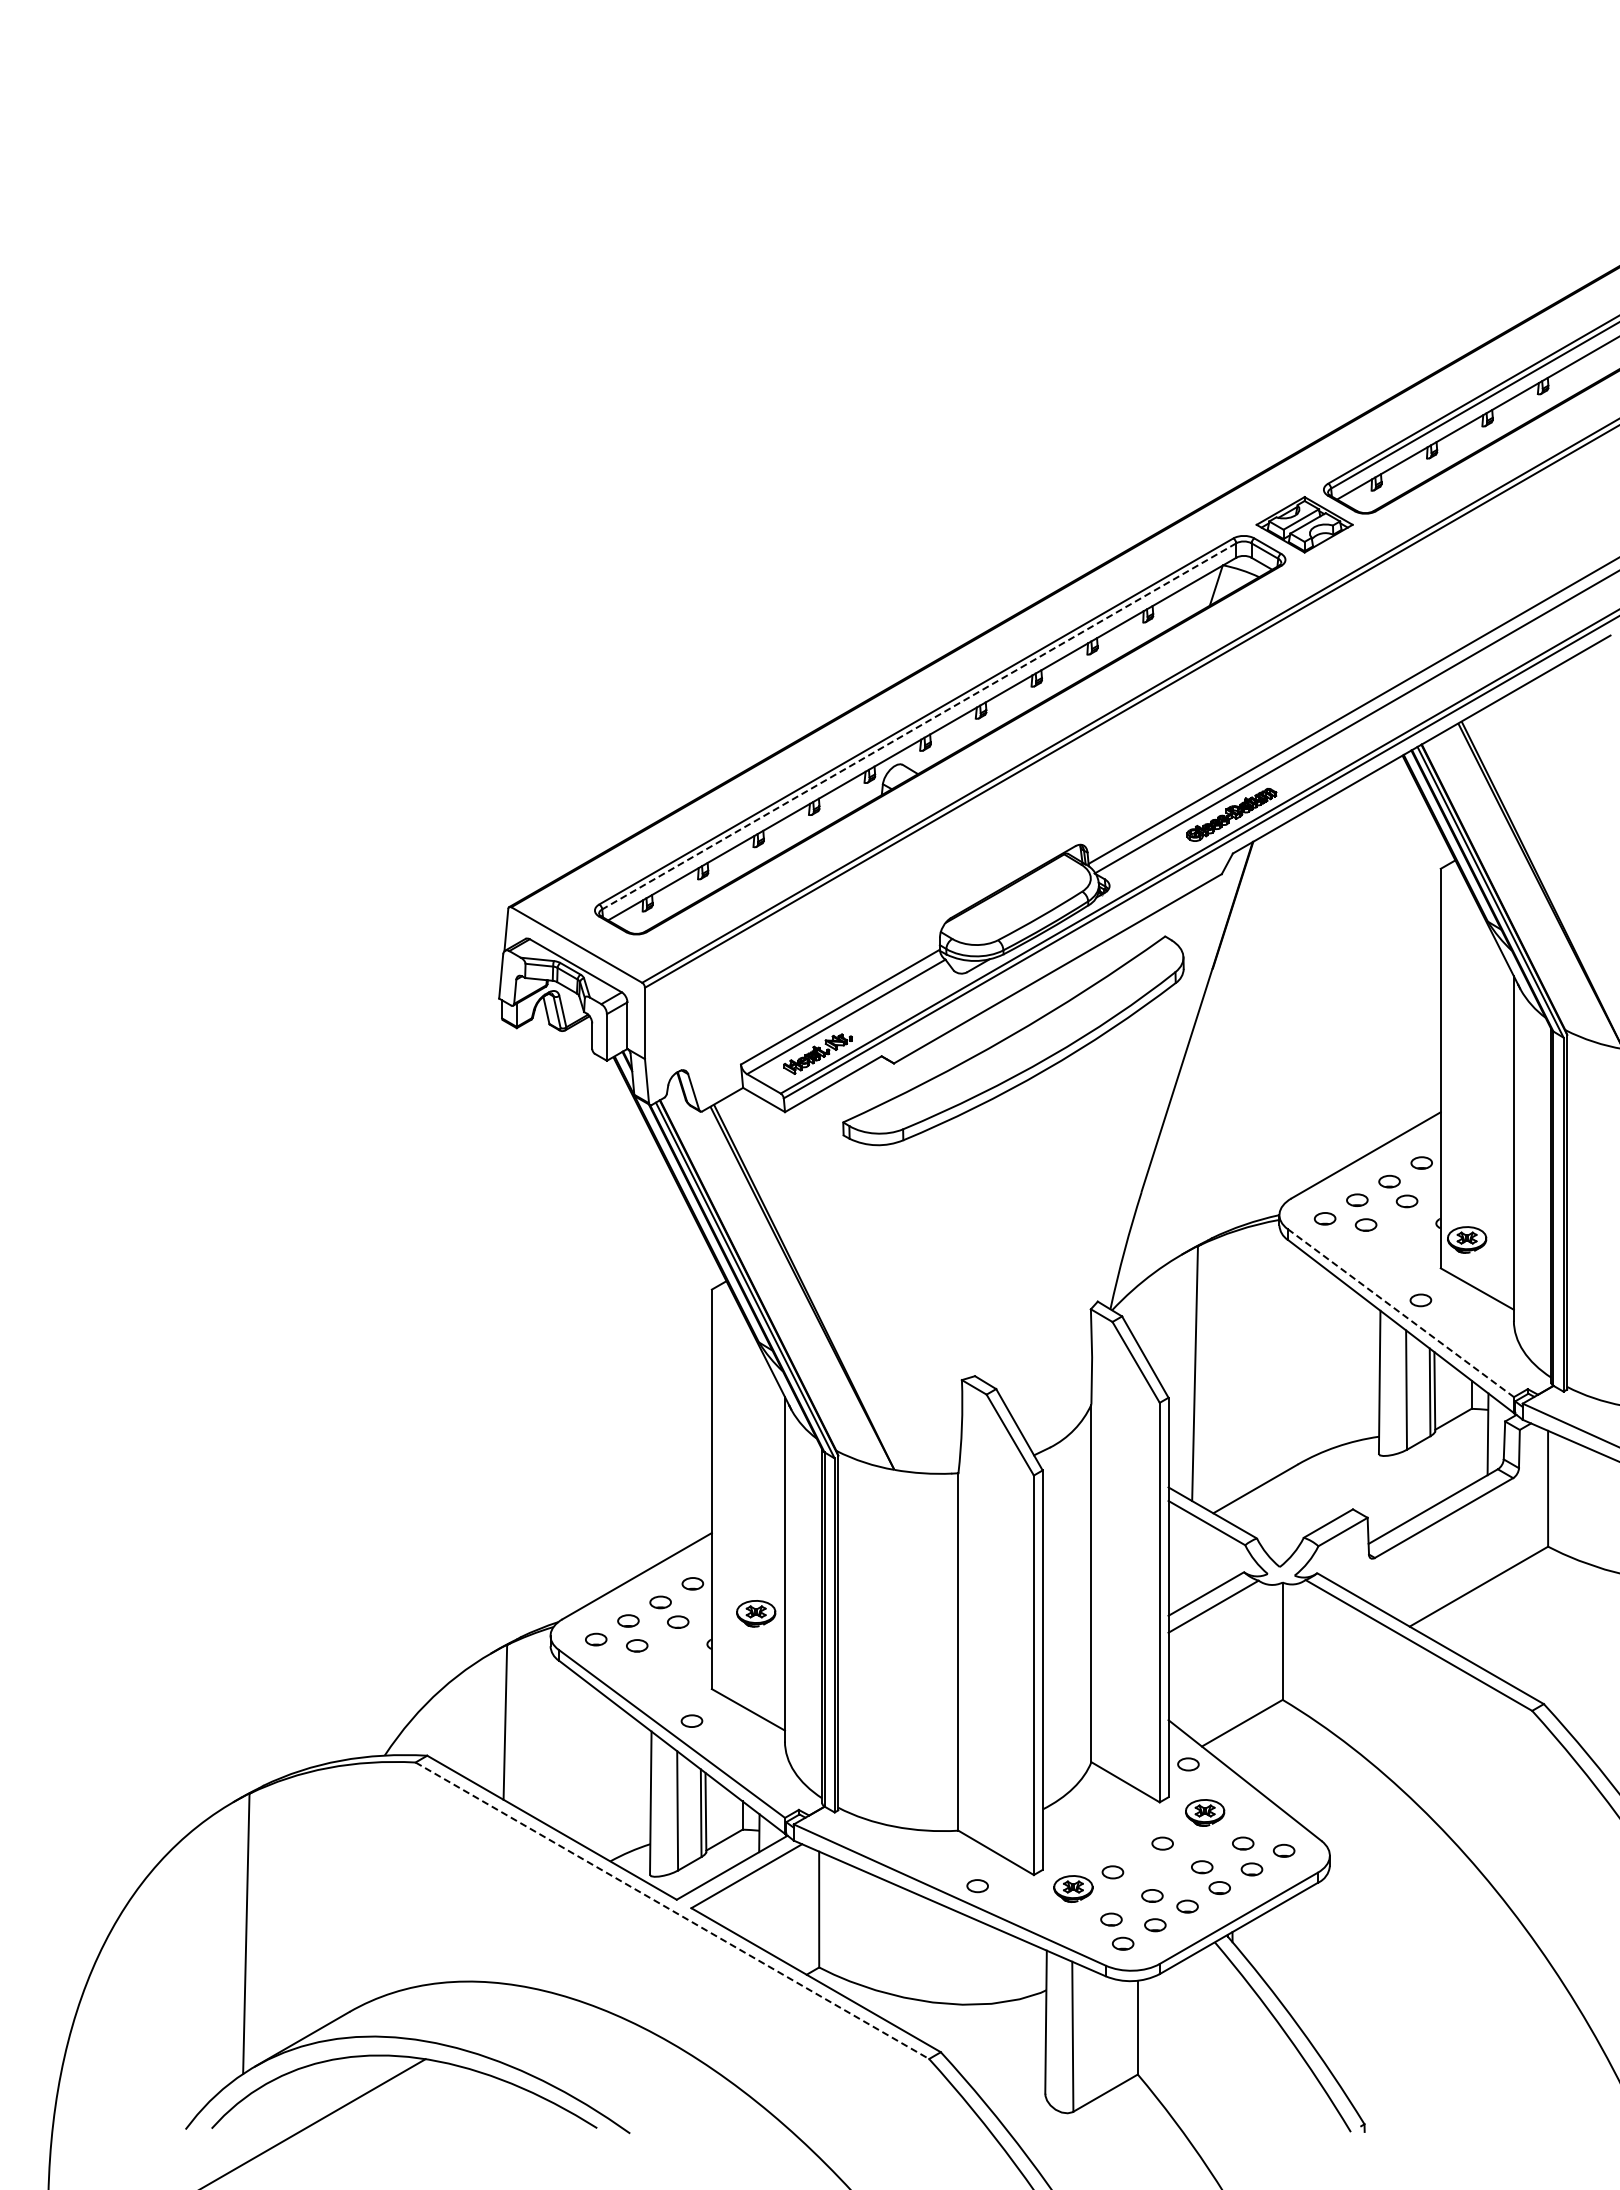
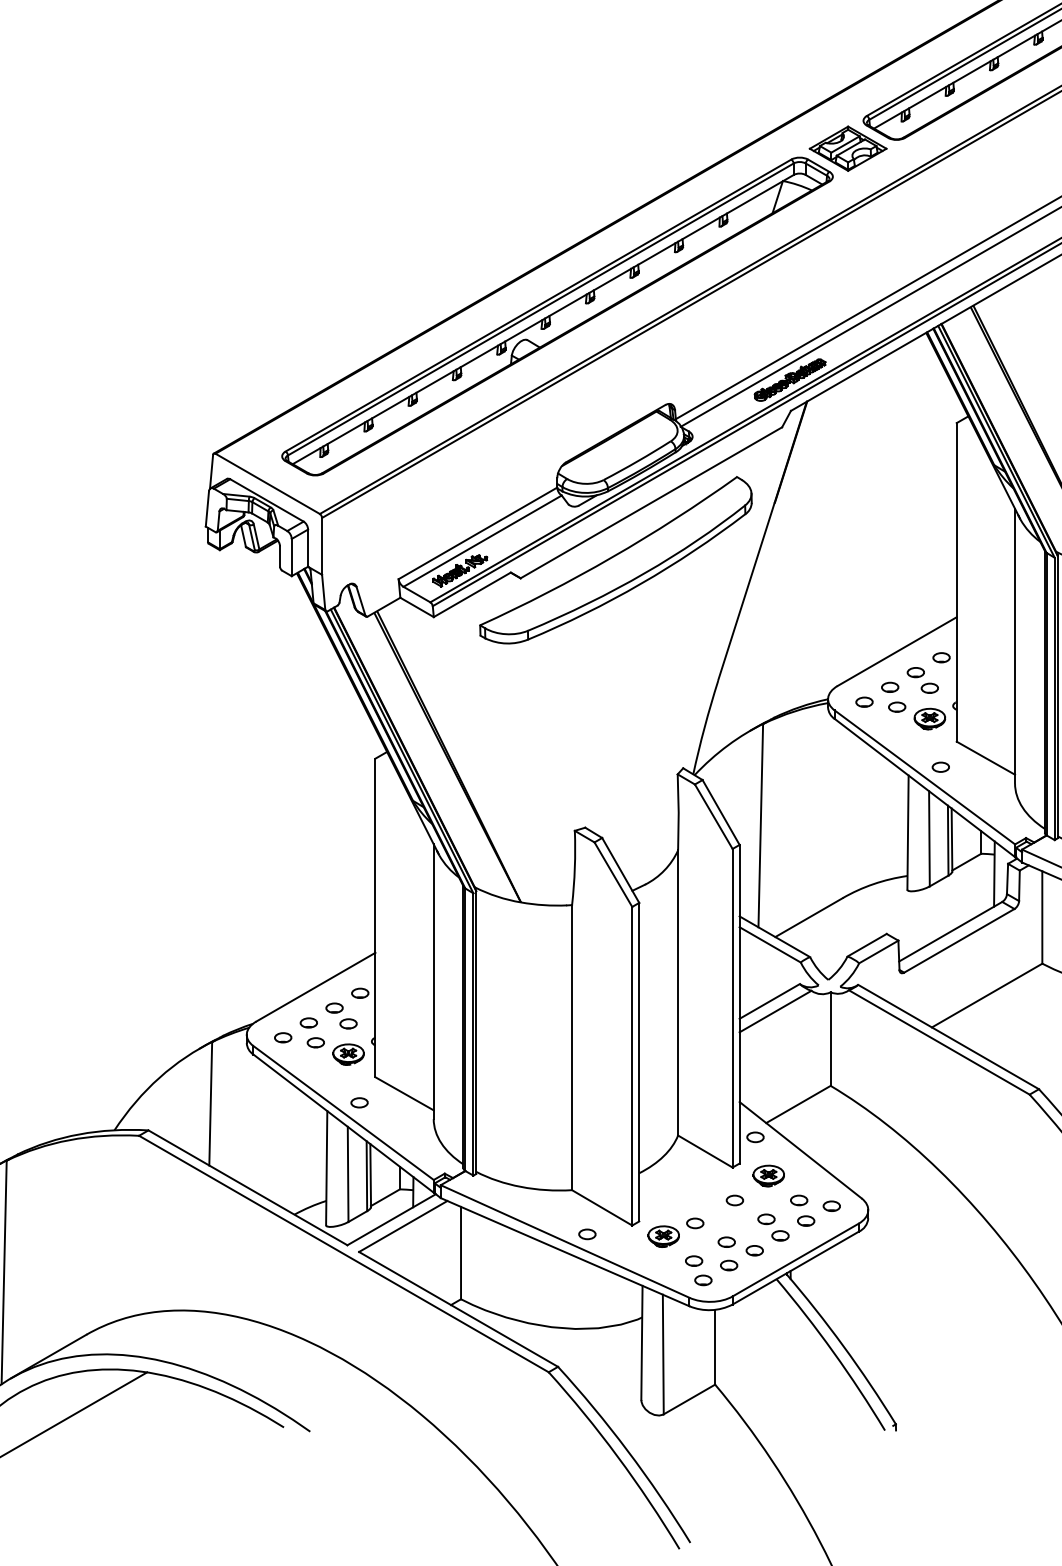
line: (918, 726) -> (540, 309), dashed -> solid
part: (1467, 1239) -> (930, 718), moved
line: (1400, 1313) -> (924, 777), dashed -> solid
part: (756, 1613) -> (348, 1054), moved
line: (672, 1910) -> (344, 1253), dashed -> solid

